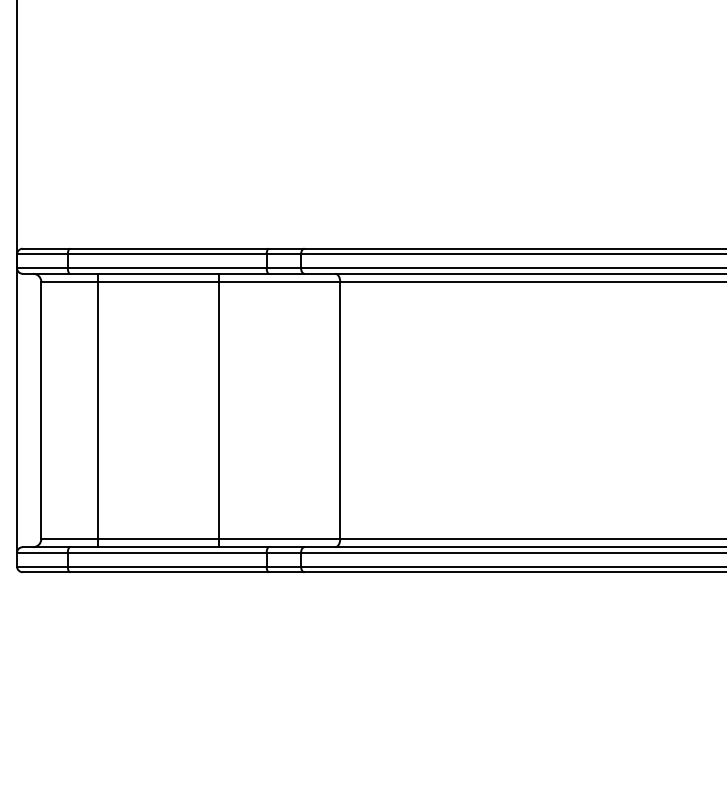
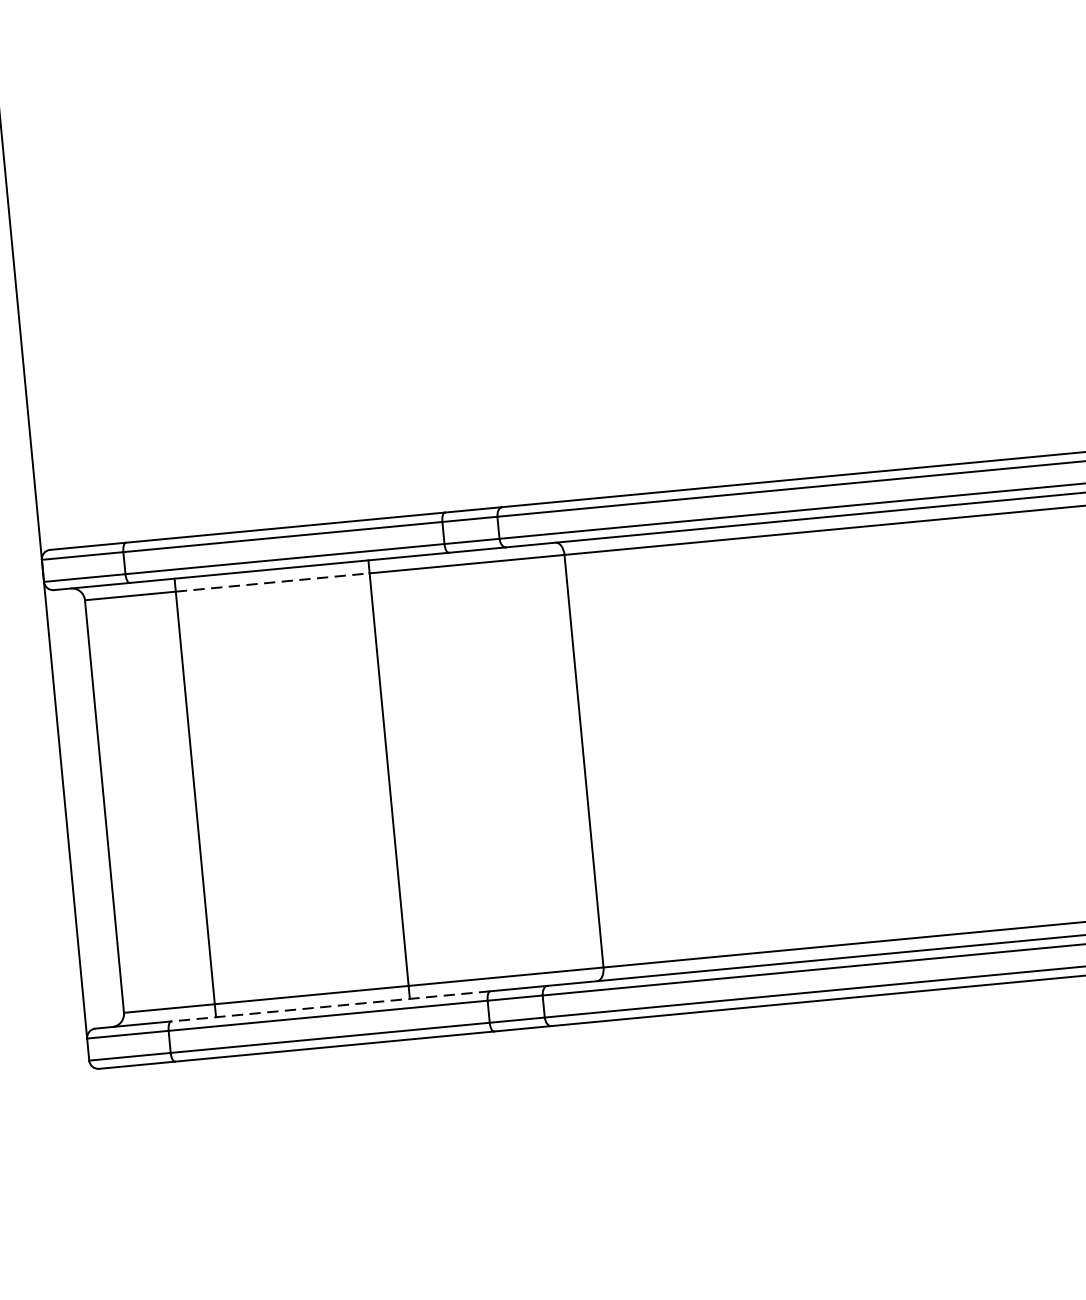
line: (158, 281) -> (272, 581), solid -> dashed
line: (168, 547) -> (329, 1007), solid -> dashed

